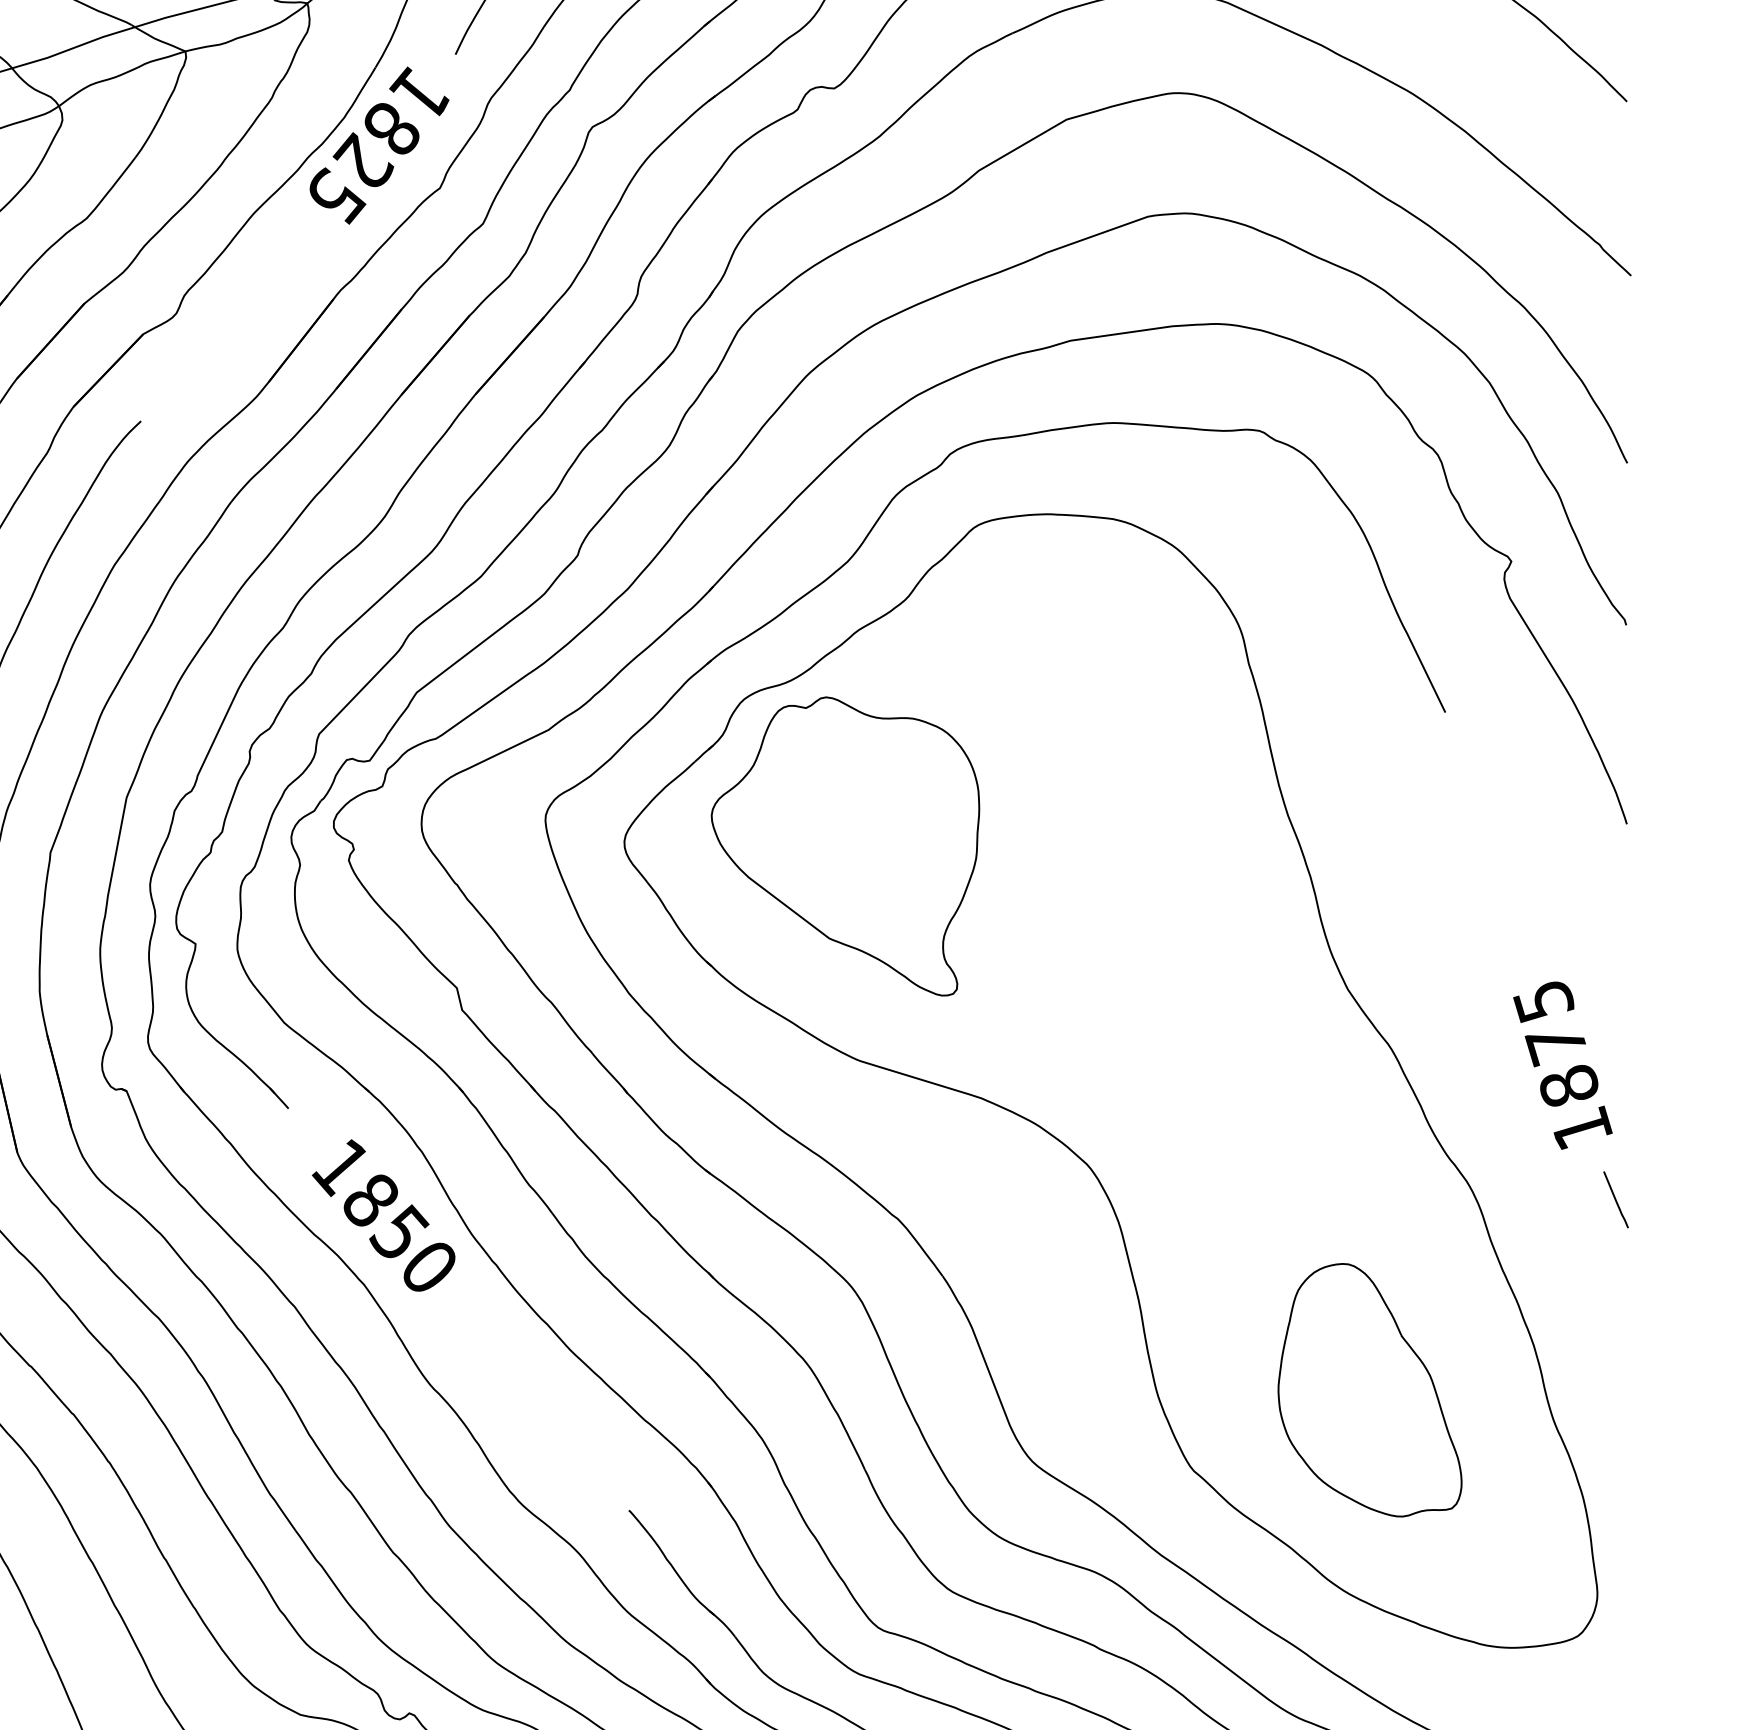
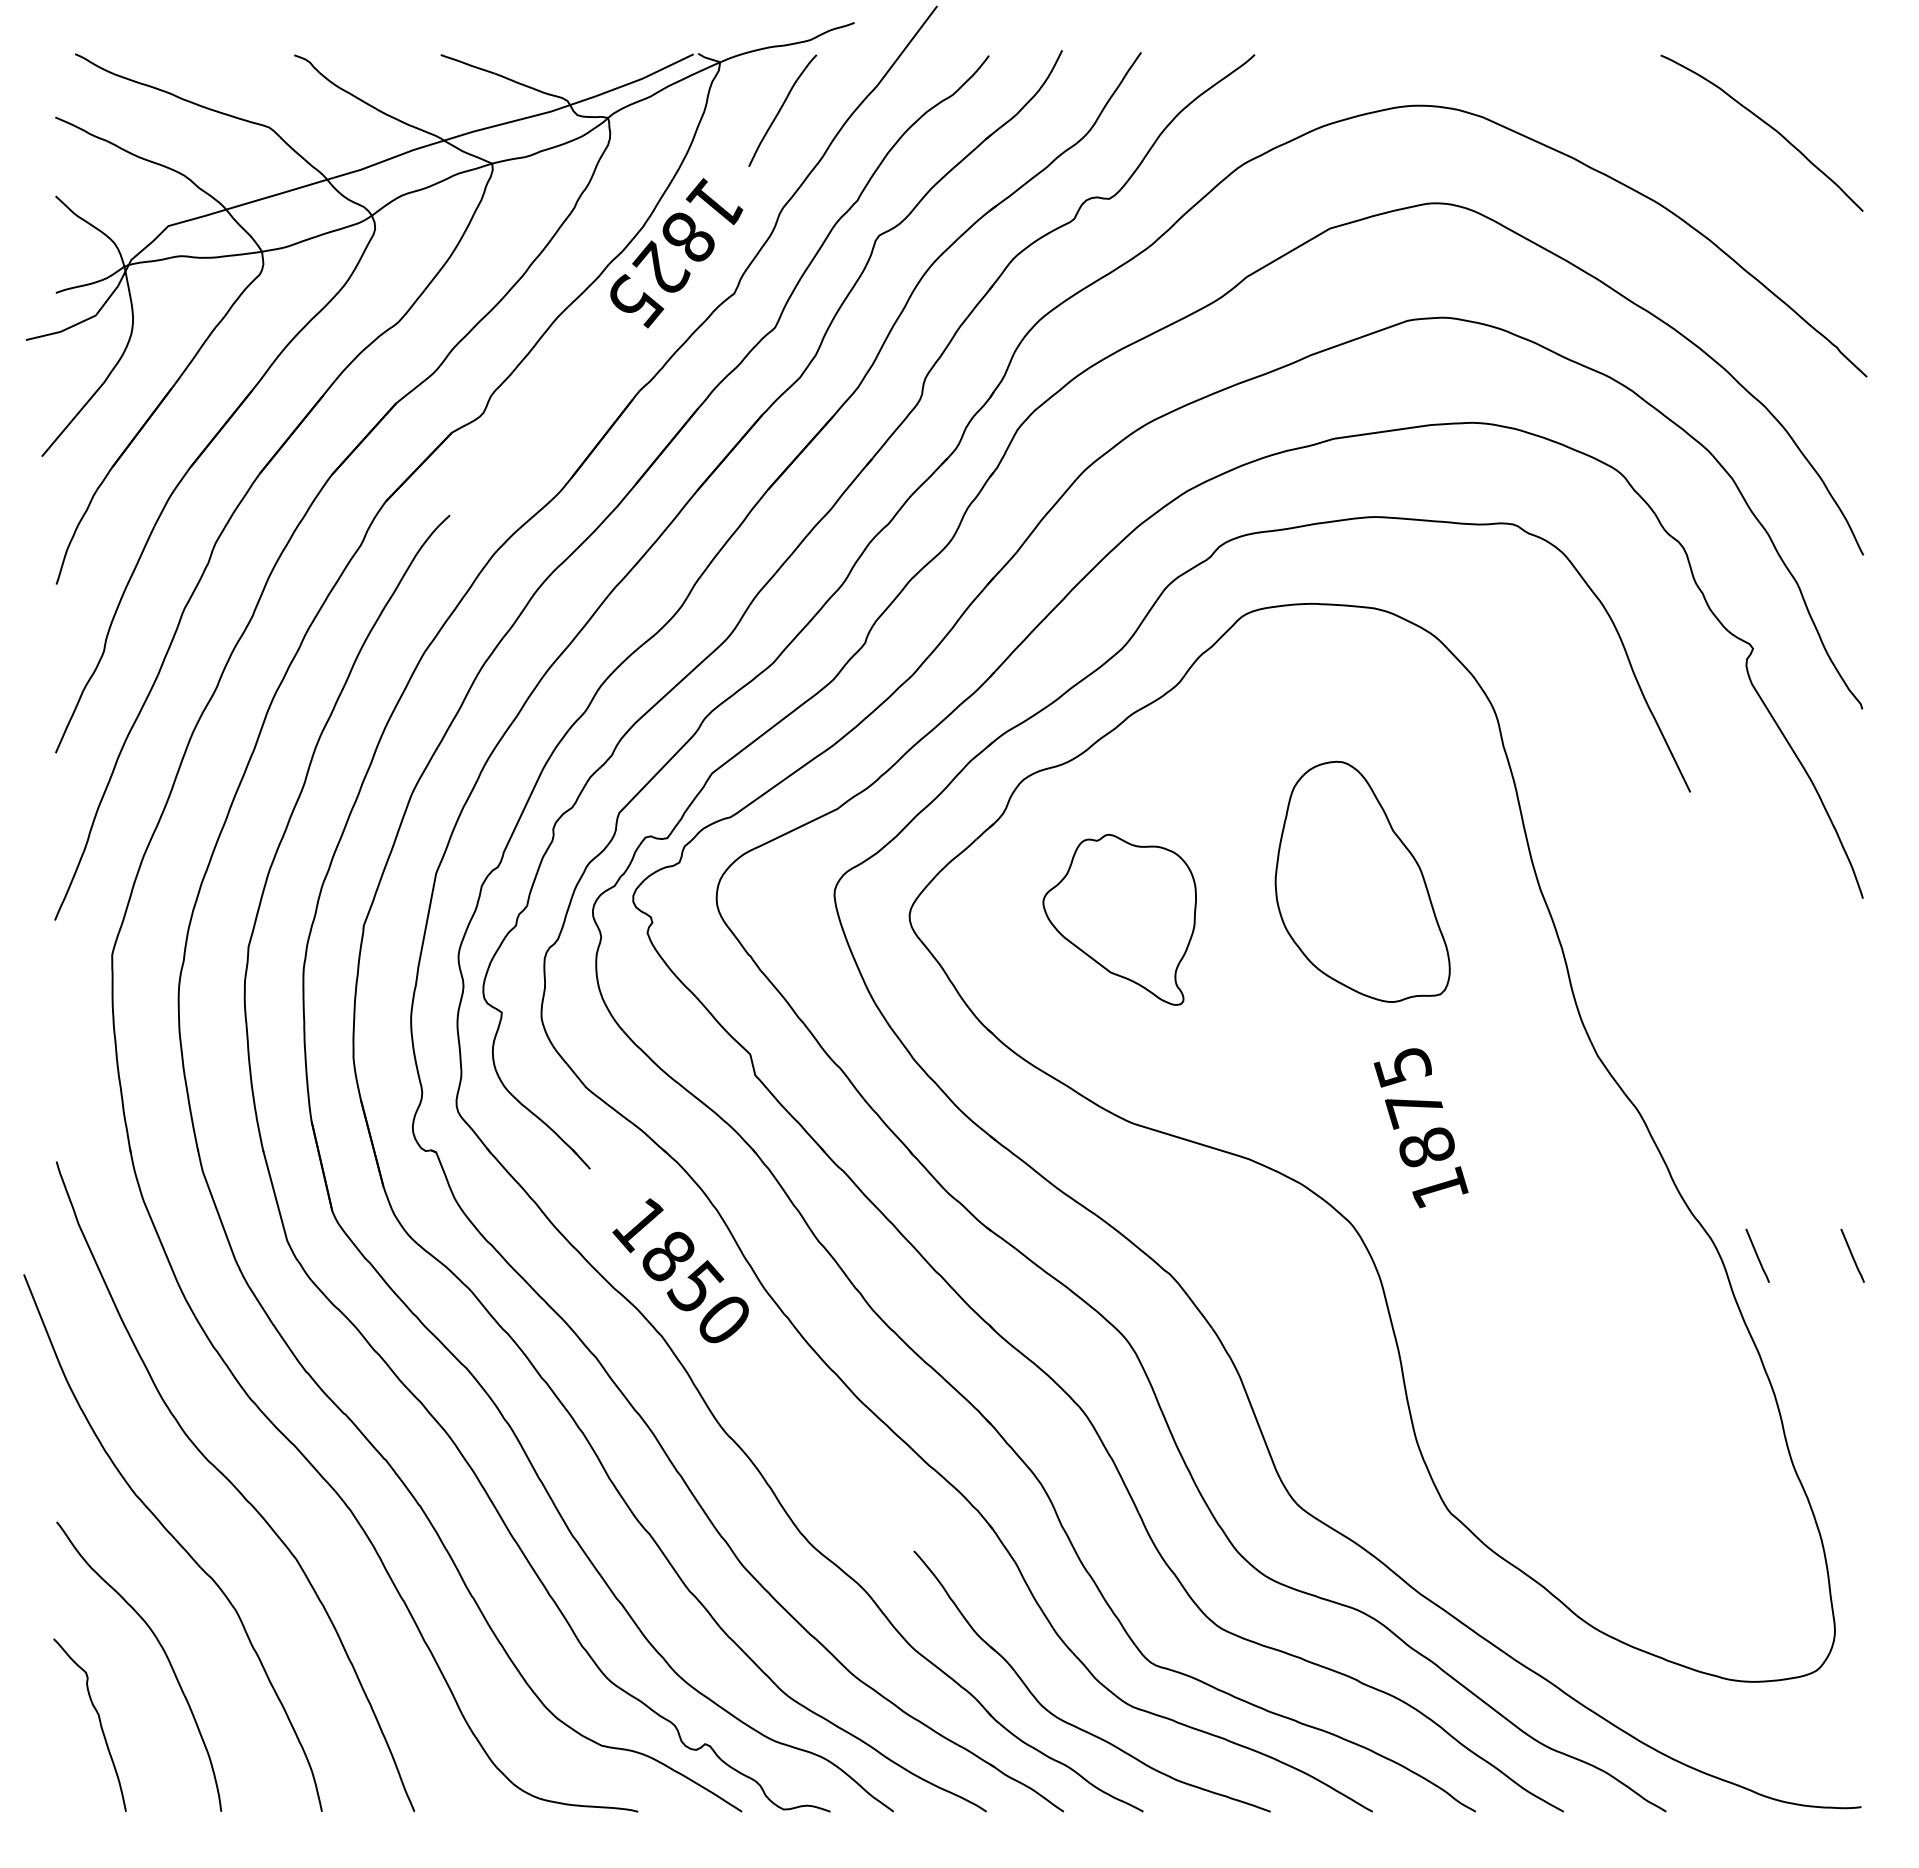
part: (845, 846) -> (1119, 919), size x0.6
text: (1562, 1065) -> (1420, 1128), moved
line: (1515, 1199) -> (1757, 1255), added
part: (1369, 1389) -> (1362, 881), moved

